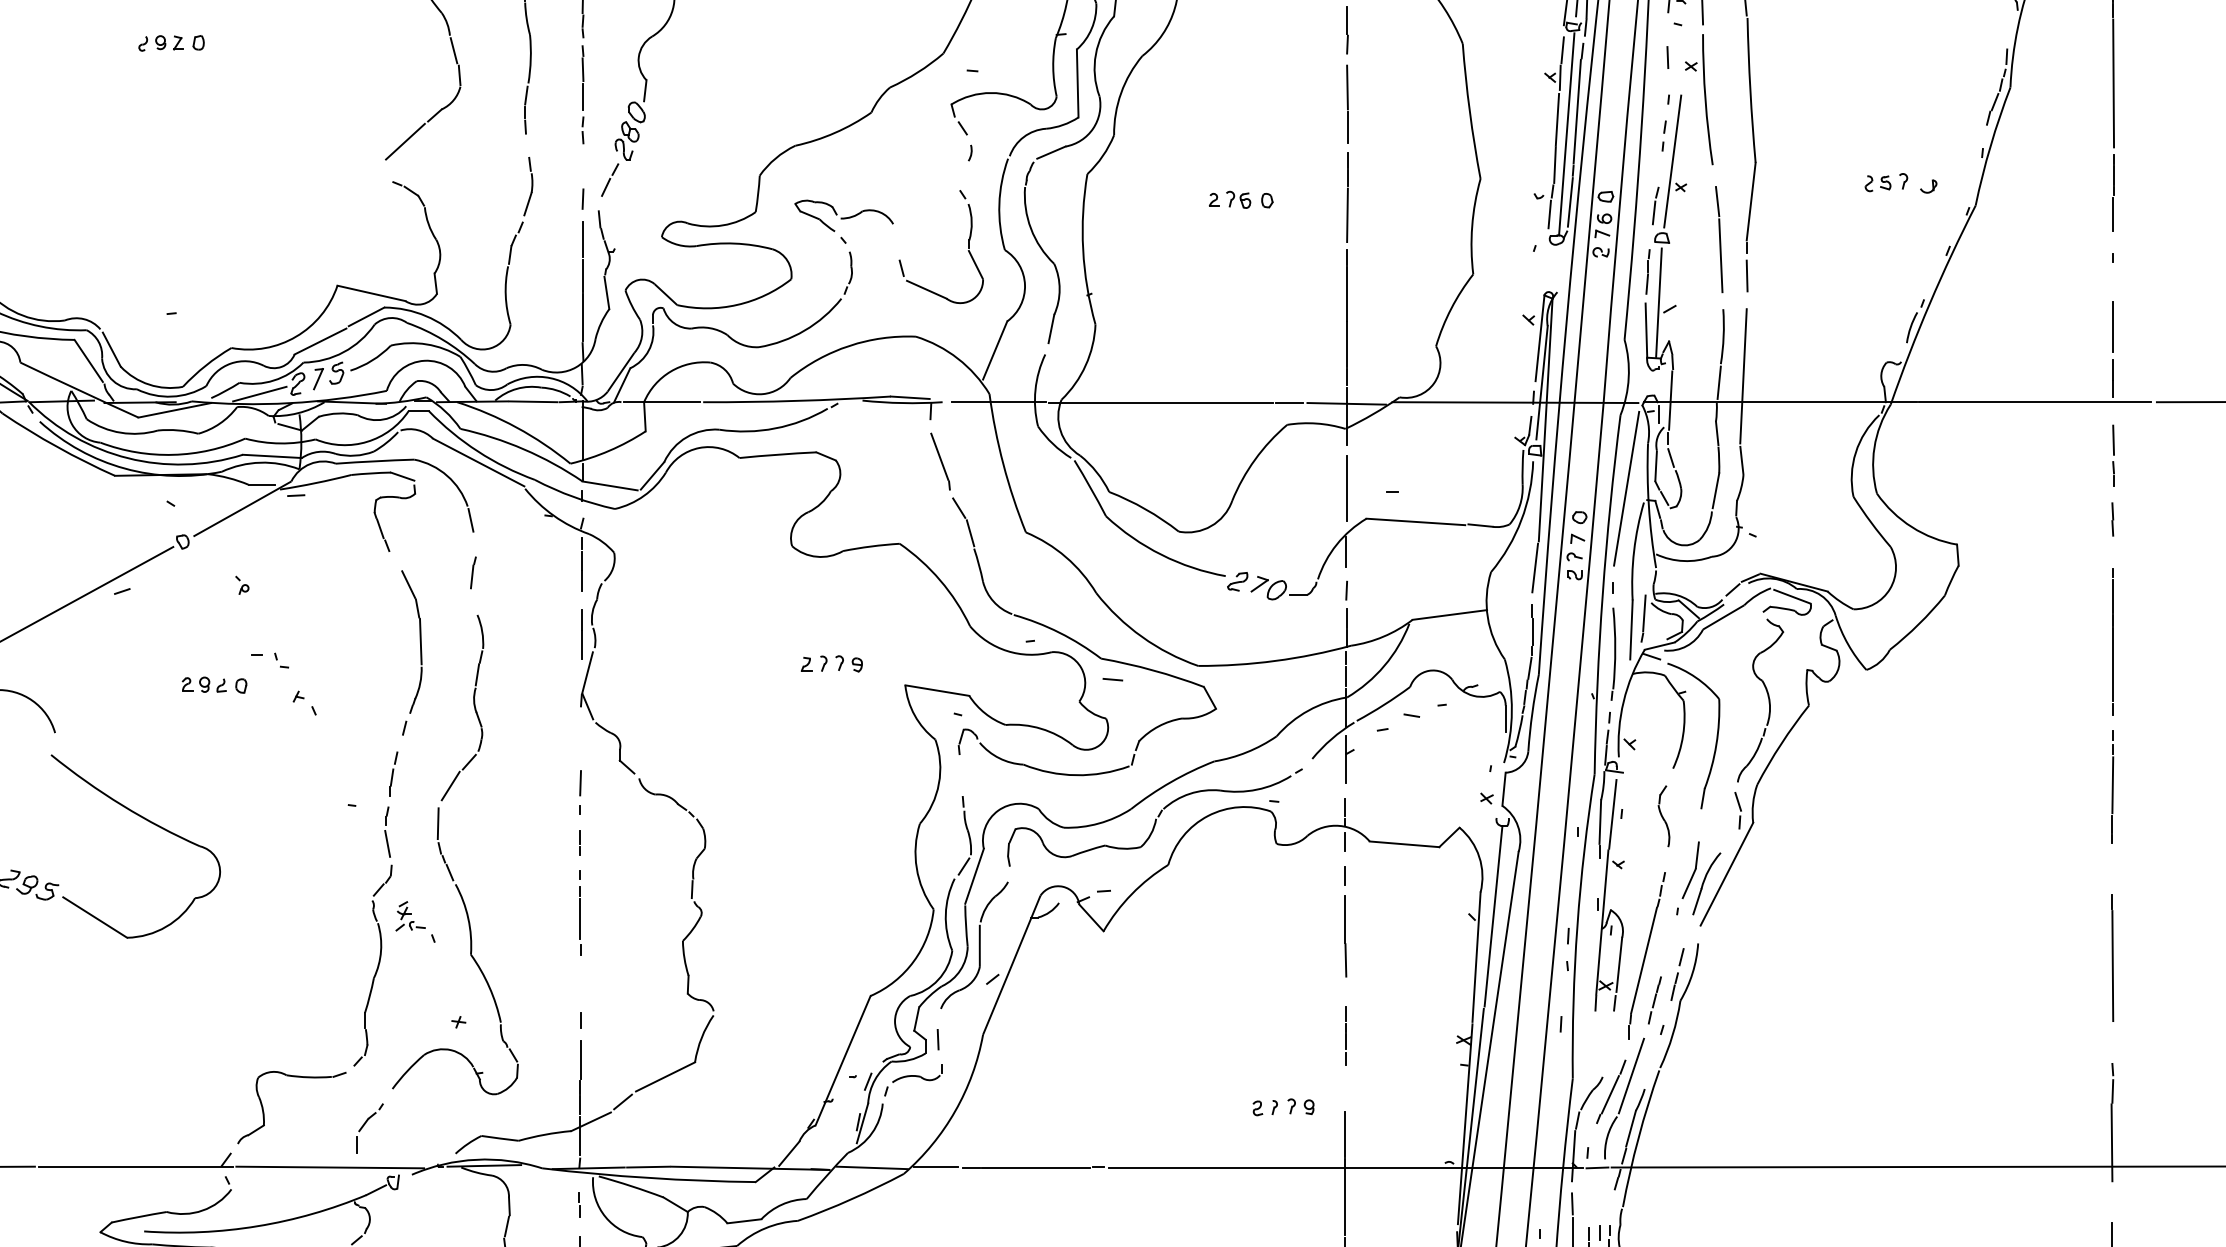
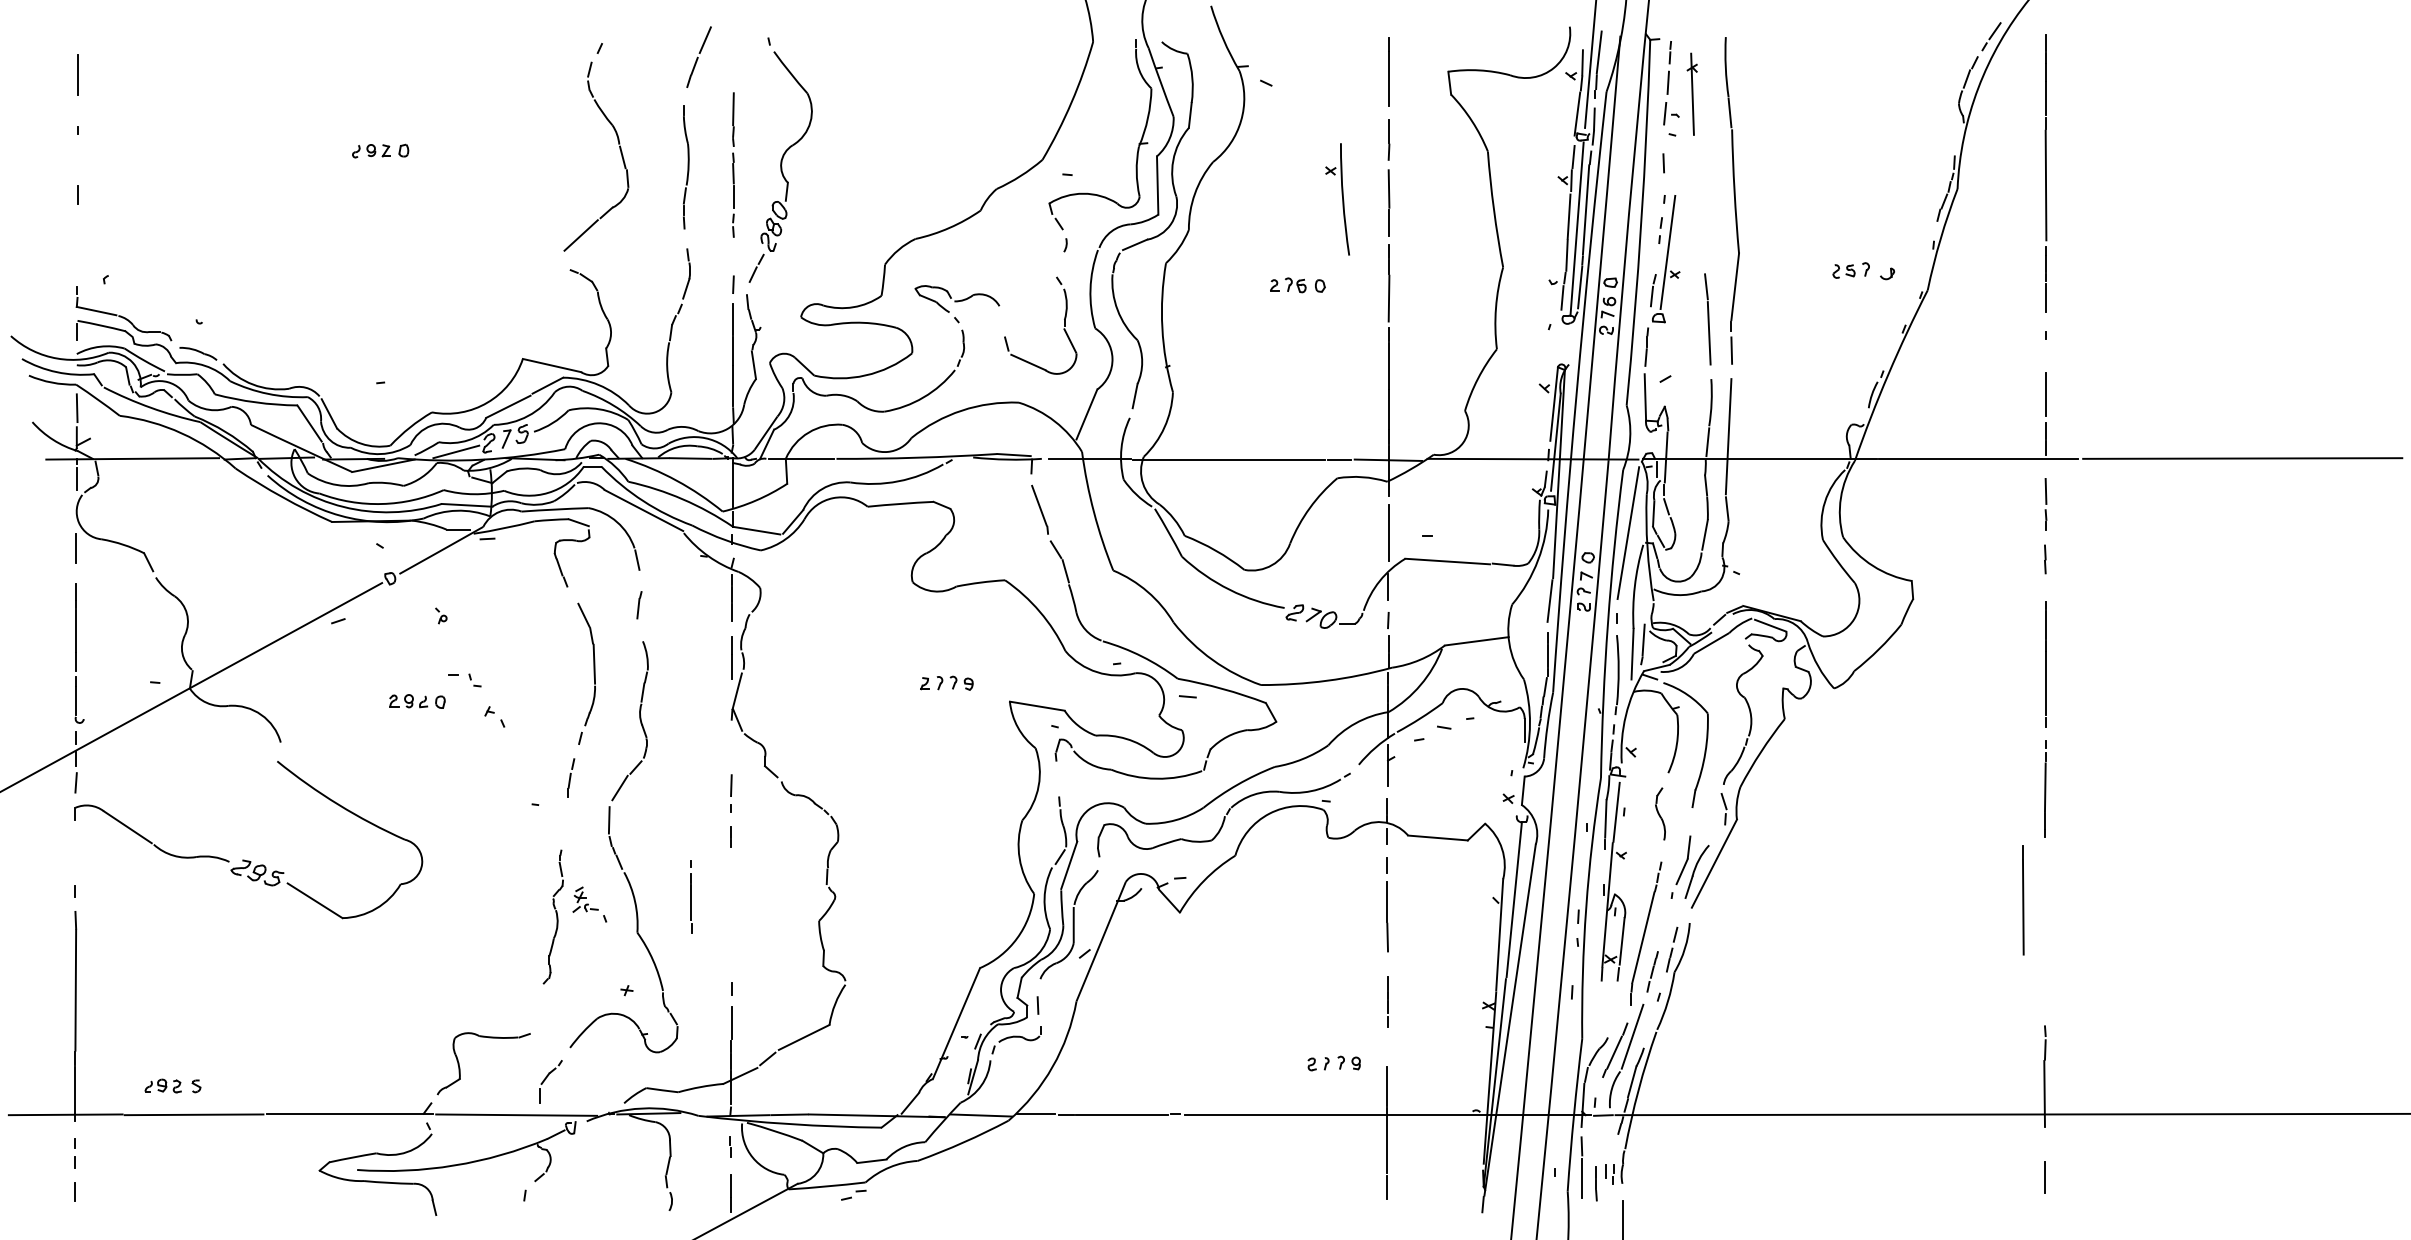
part: (1699, 99) -> (1337, 199), moved
line: (1658, 302) -> (1655, 373), removed
line: (580, 912) -> (691, 896), moved
part: (373, 935) -> (553, 916), size x0.6
line: (2112, 958) -> (2023, 900), moved

